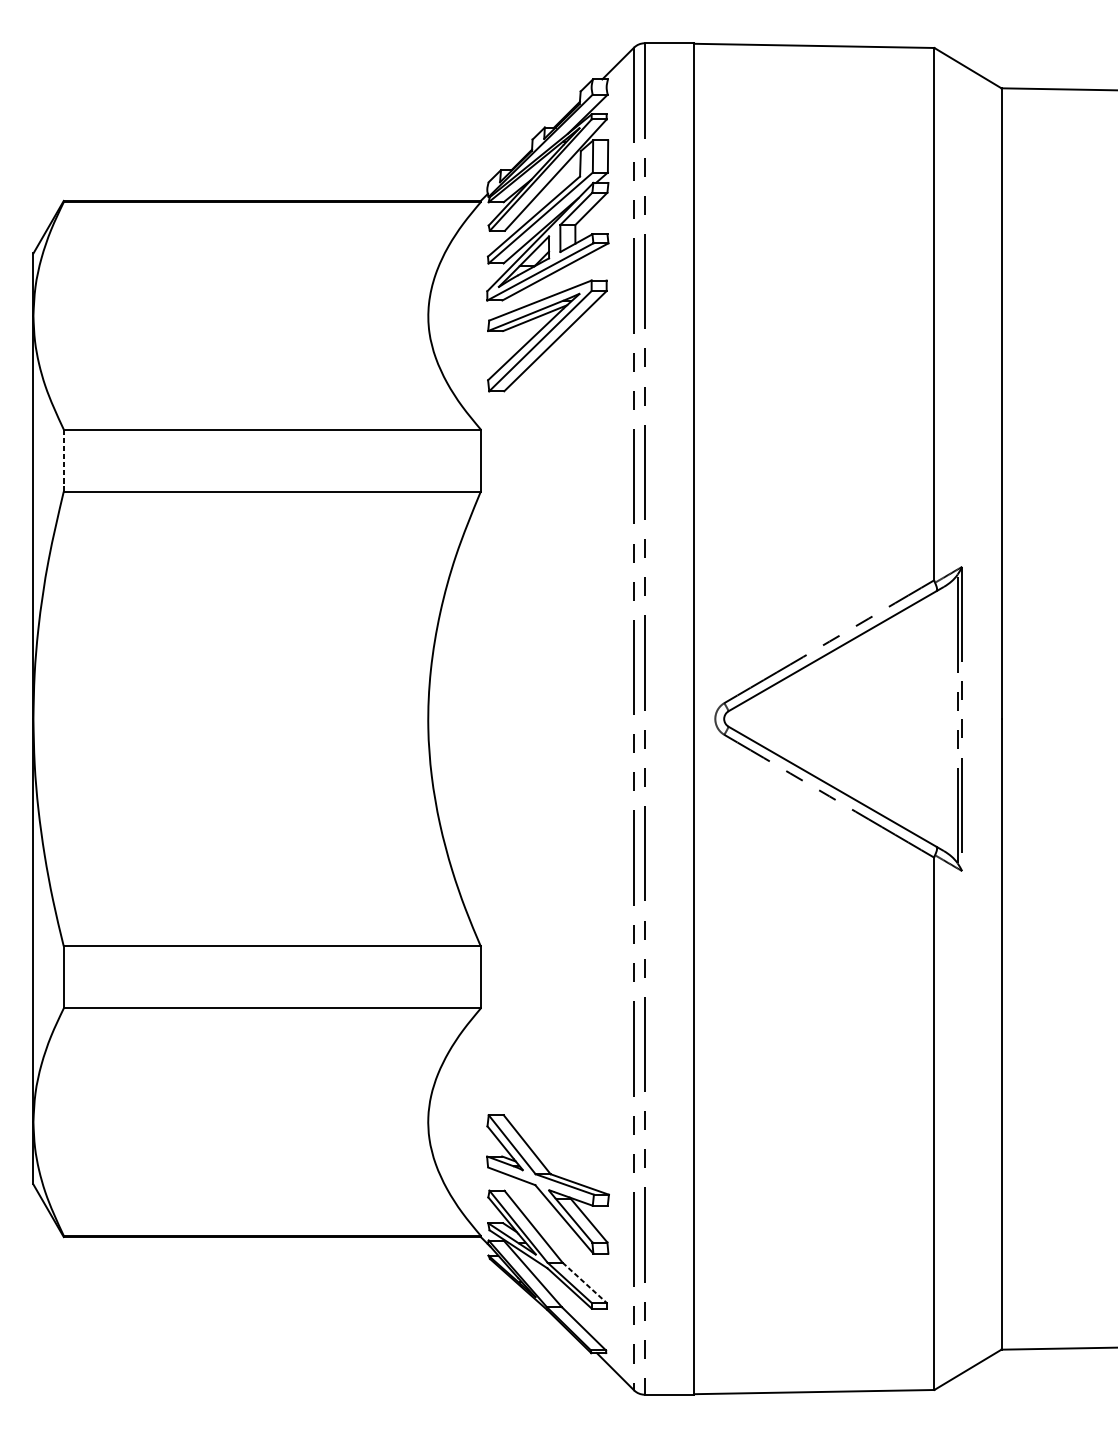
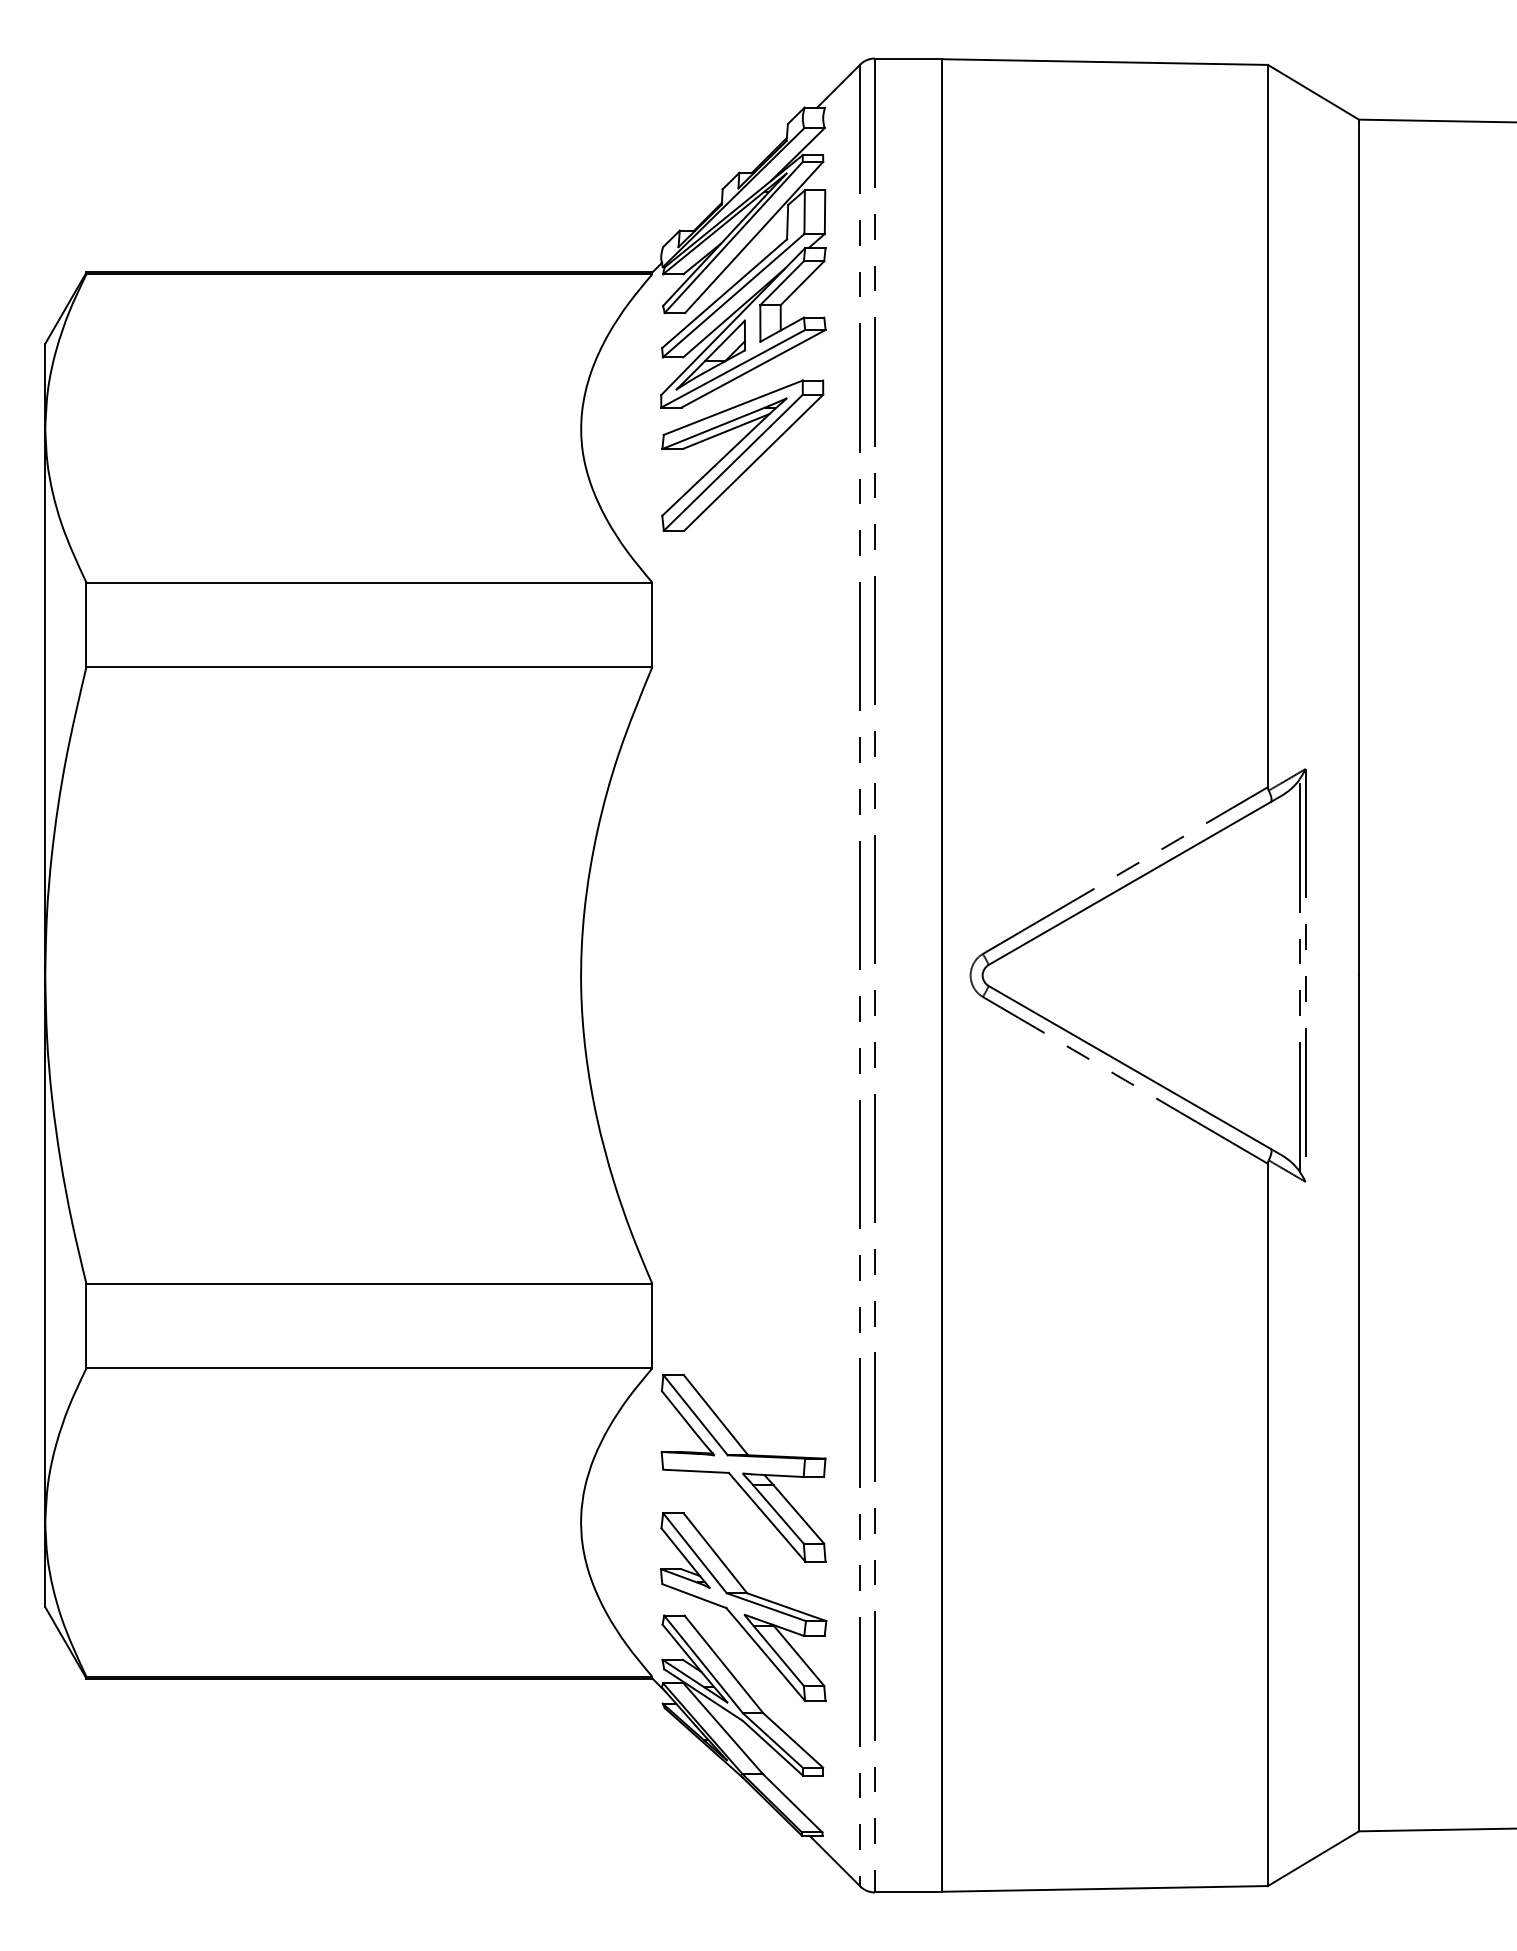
line: (63, 460) -> (86, 624), dashed -> solid
part: (547, 1081) -> (743, 1467), added
line: (584, 1282) -> (793, 1740), dashed -> solid

